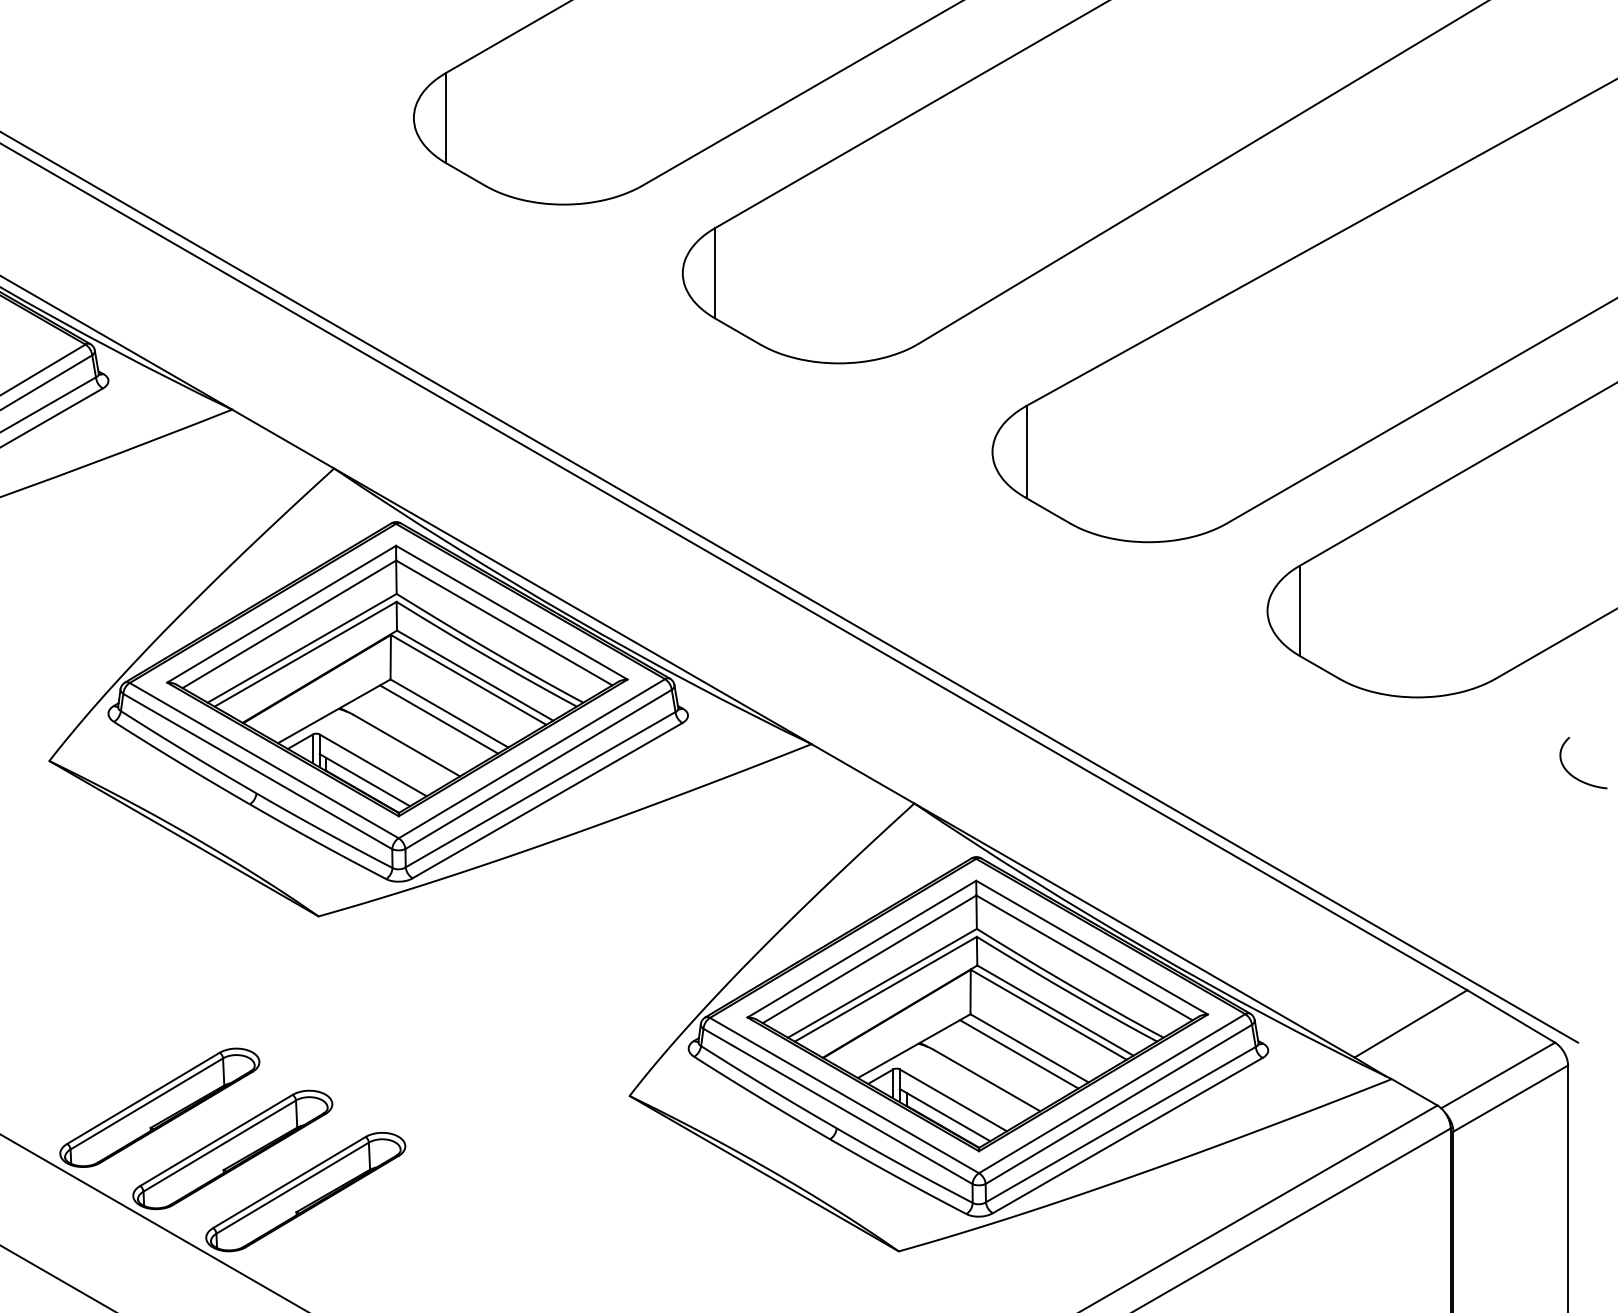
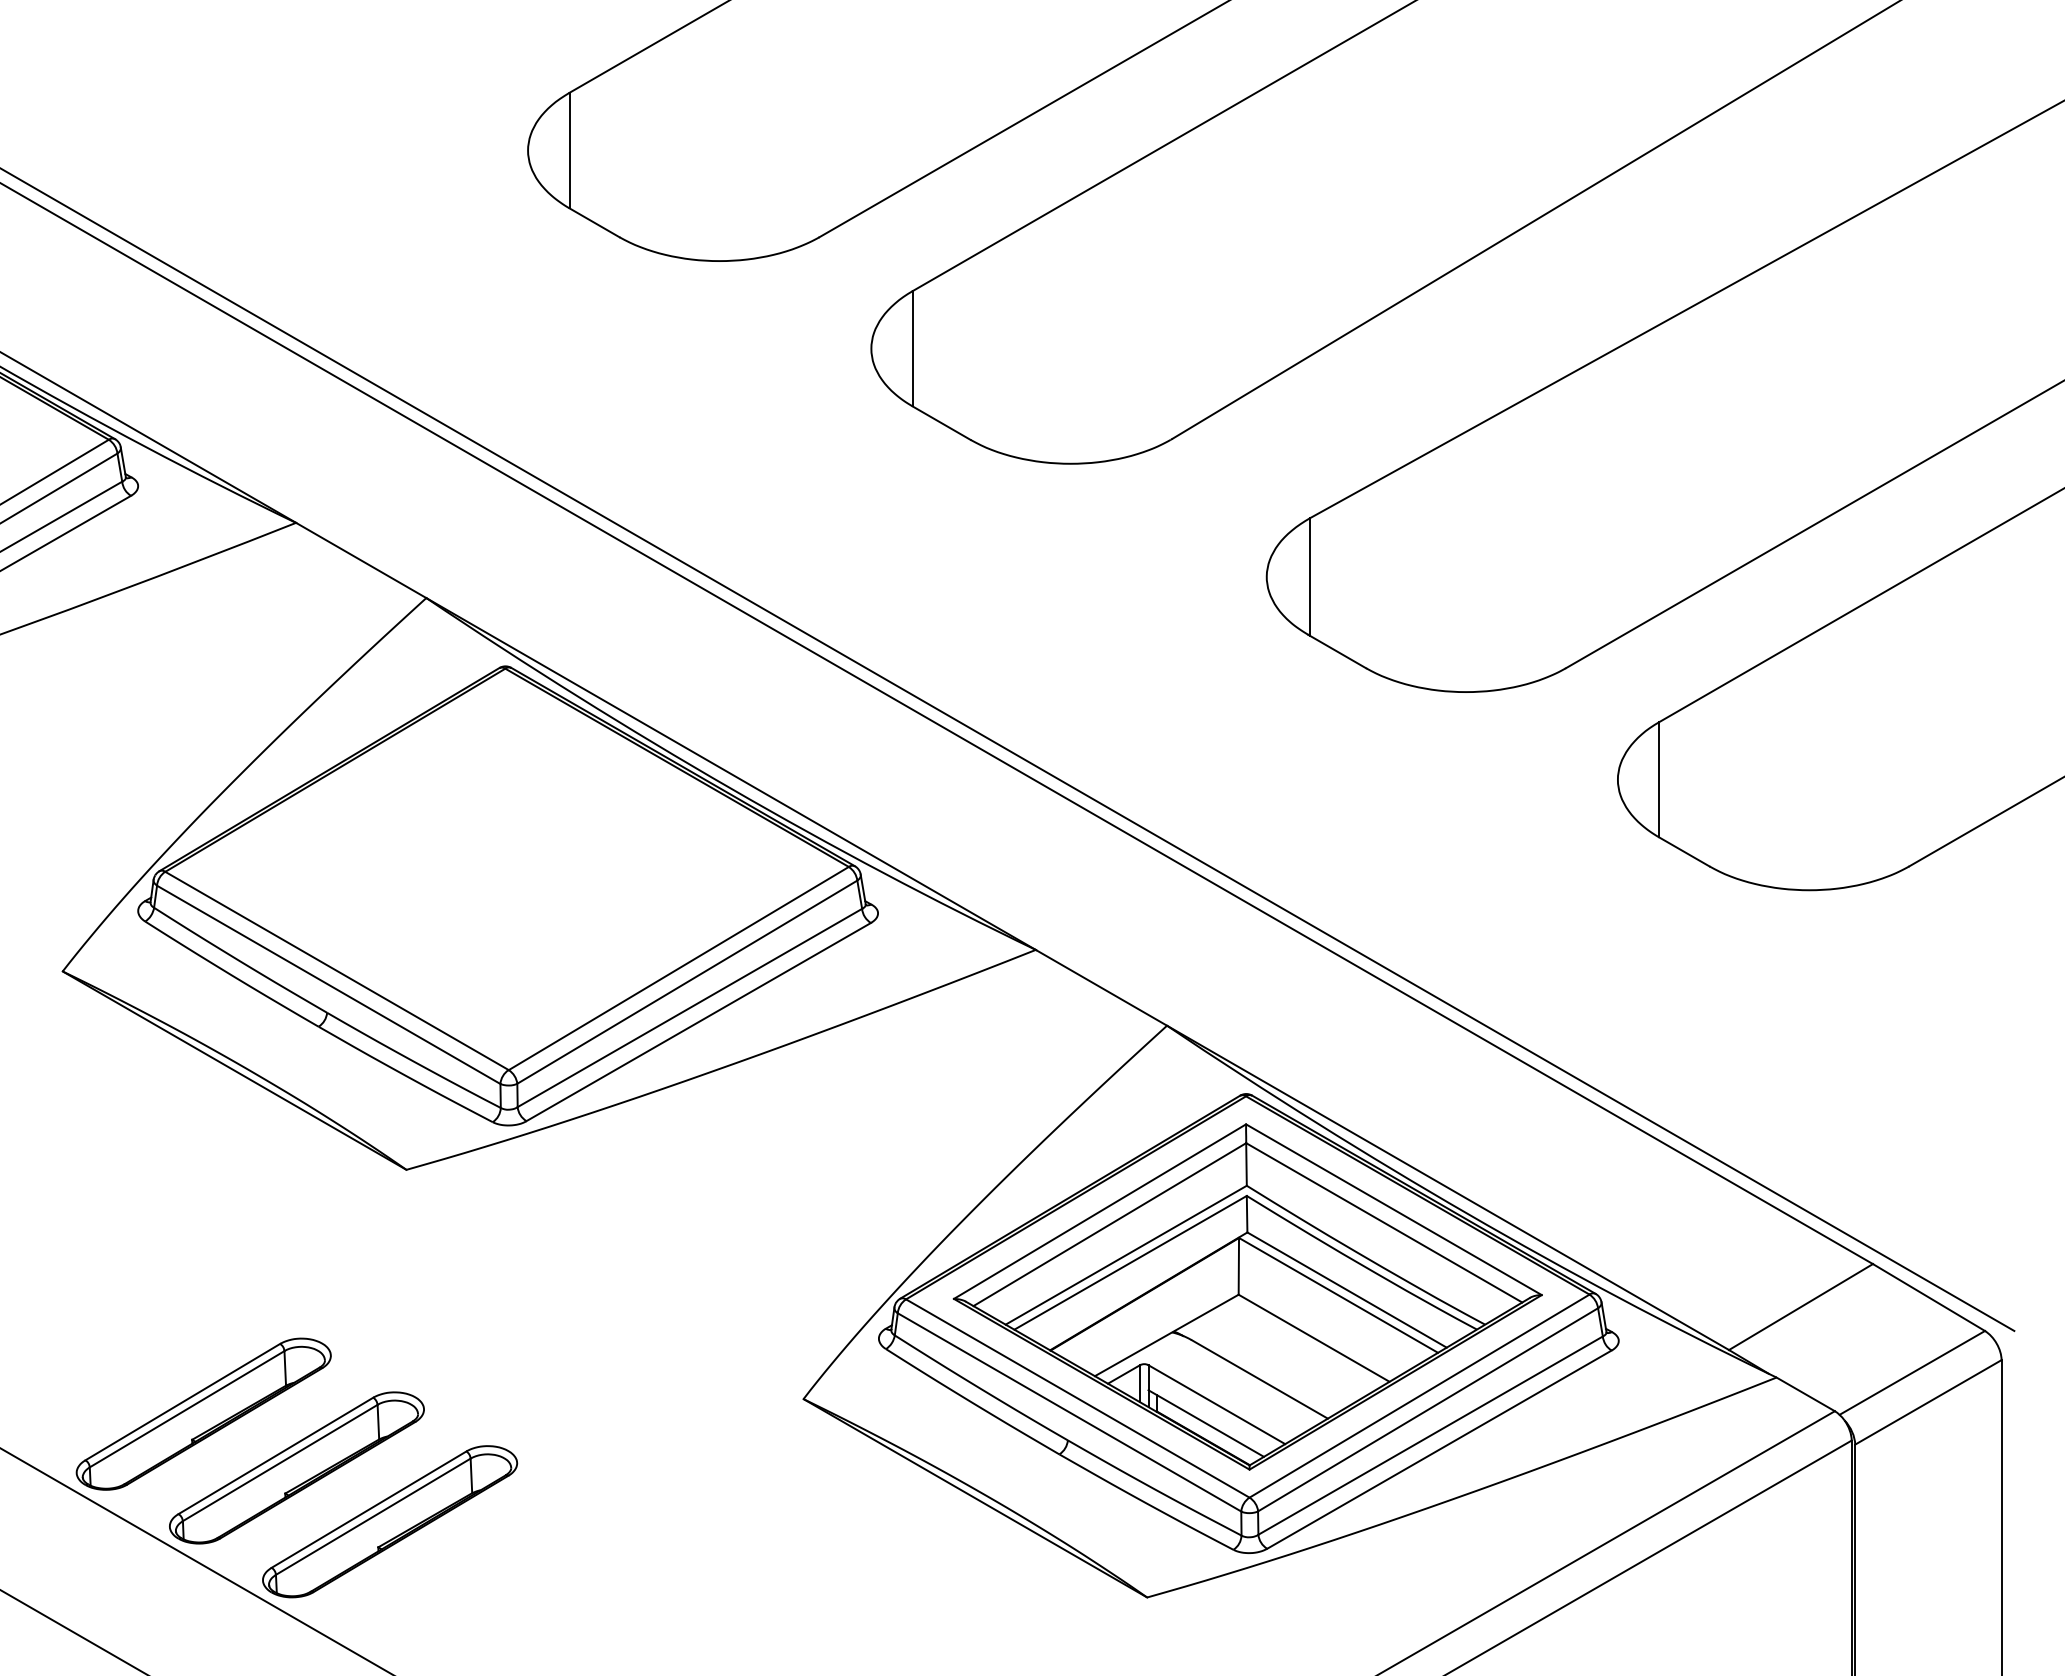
part: (397, 681) -> (507, 869), removed
curve: (1571, 774) -> (2006, 988), removed
line: (1018, 1054) -> (1300, 1345), removed

